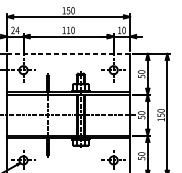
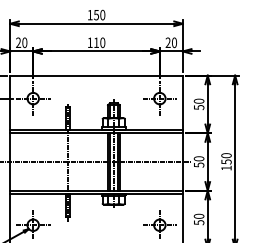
text: (17, 30) -> (24, 42), 24 -> 20
text: (119, 30) -> (167, 42), 10 -> 20
line: (69, 53) -> (97, 75), dashed -> solid

